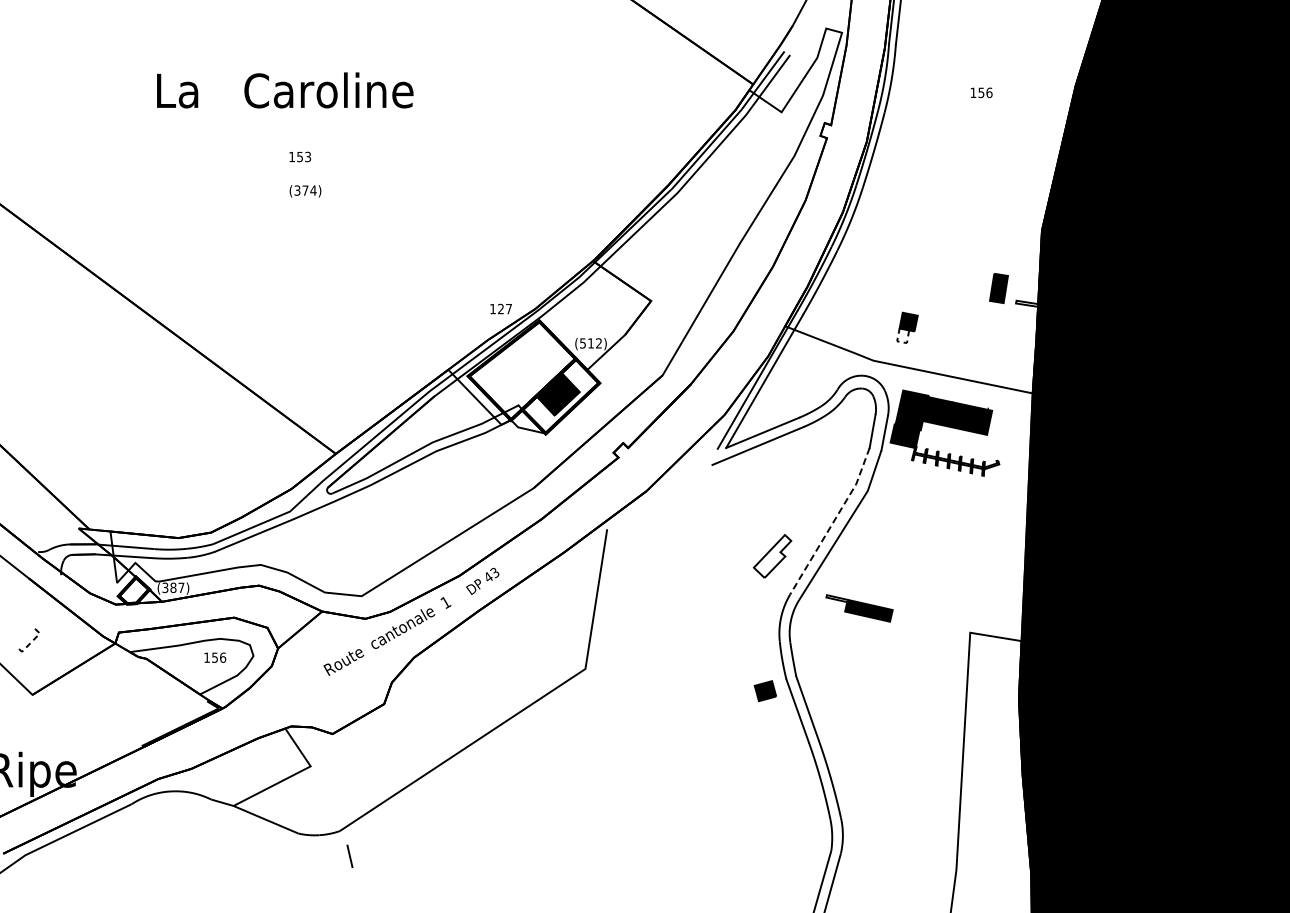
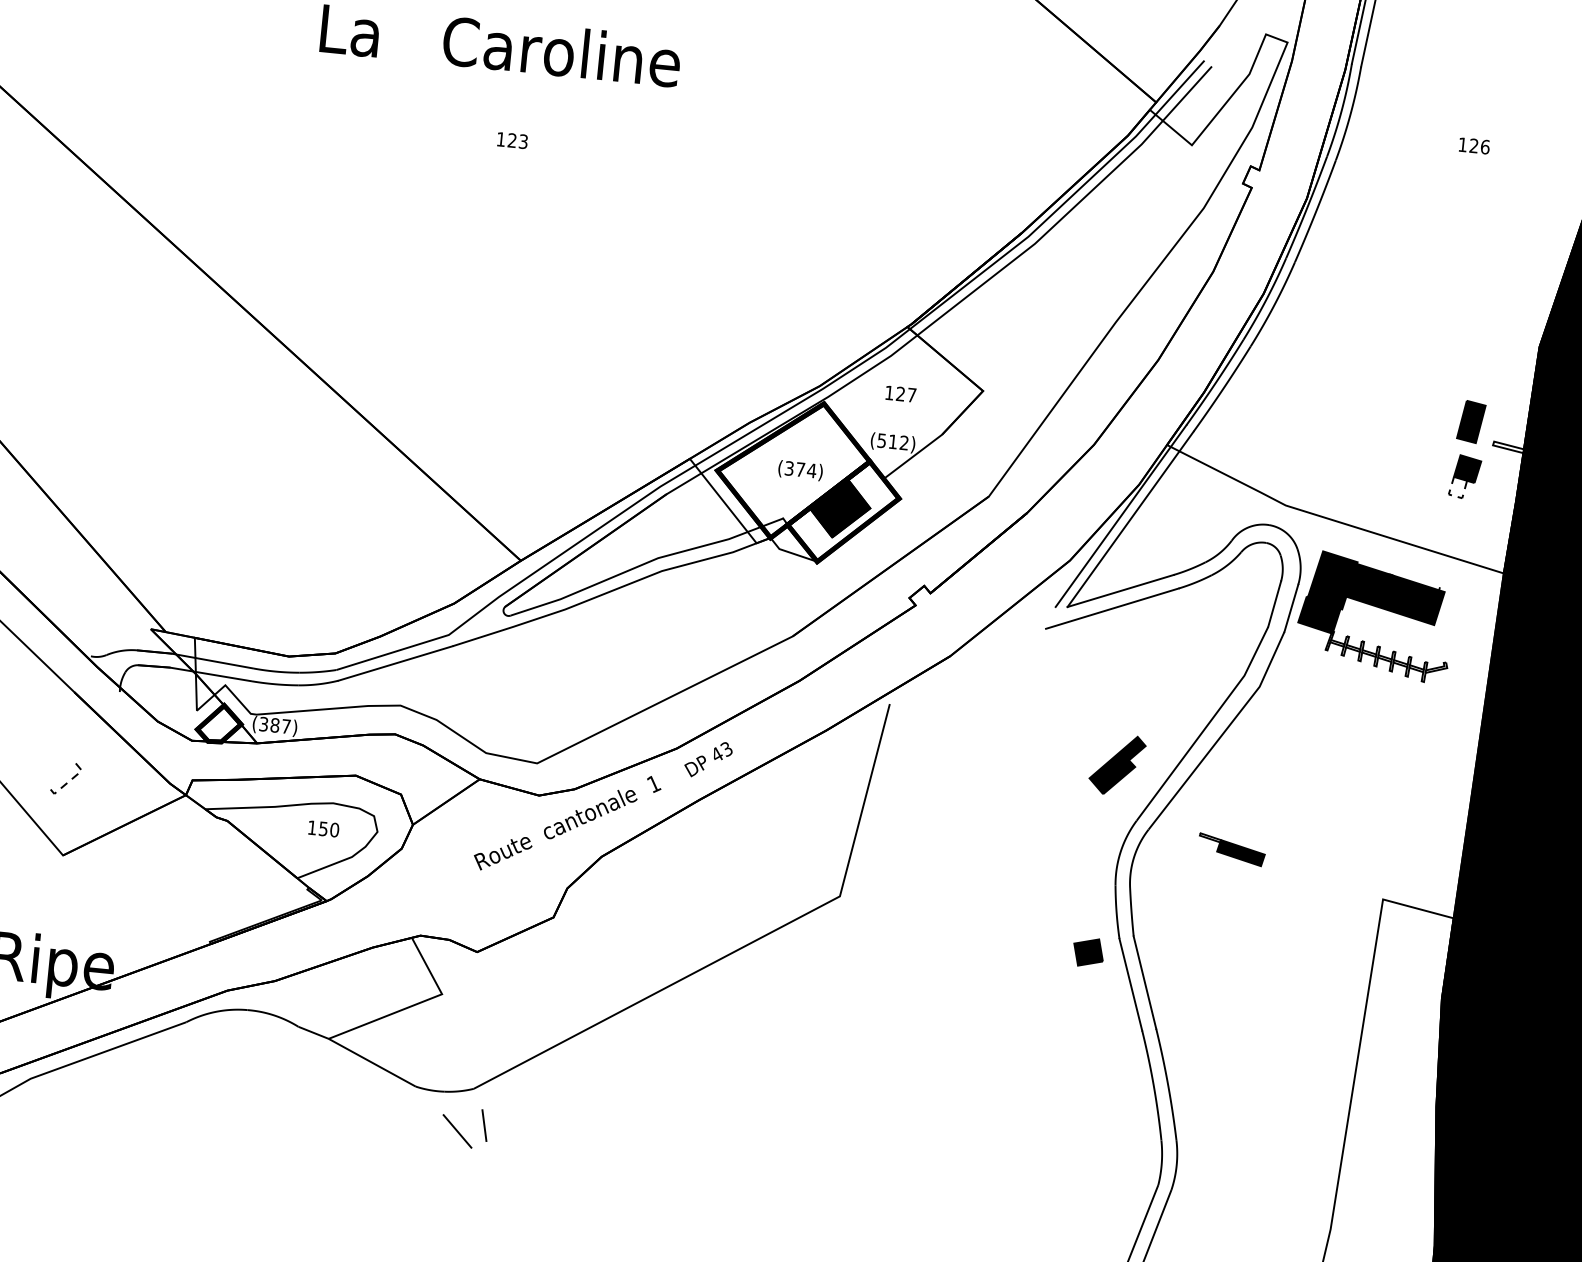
text: (981, 92) -> (1474, 145), 156 -> 126
text: (299, 156) -> (511, 139), 153 -> 123
text: (305, 191) -> (800, 470), moved
text: (500, 308) -> (900, 393), moved
part: (907, 327) -> (1465, 476), moved
line: (833, 522) -> (1207, 726), dashed -> solid
fill: (772, 556) -> (1117, 765), added
part: (859, 607) -> (1231, 848), size x0.71
text: (223, 657) -> (335, 829), 156 -> 150
line: (331, 861) -> (457, 1130), added

